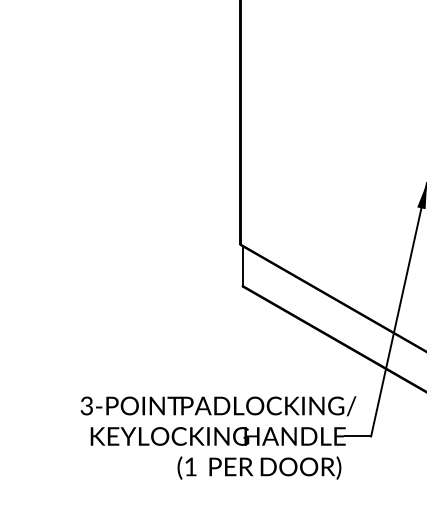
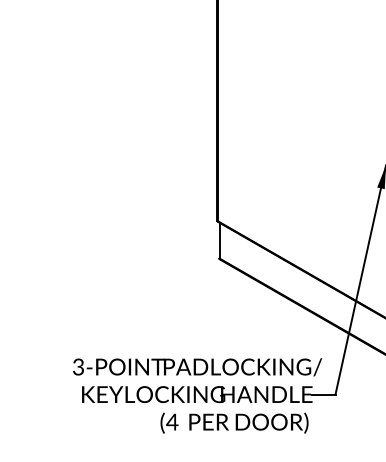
text: (190, 466) -> (172, 421), (1 -> (4

